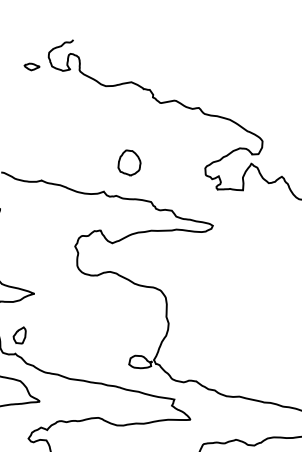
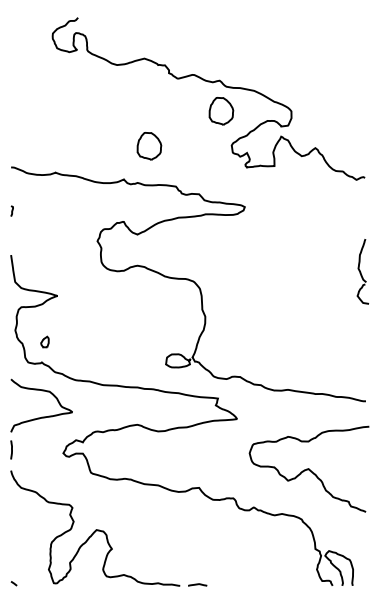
part: (32, 66) -> (35, 50), removed
part: (198, 136) -> (221, 111), added
part: (19, 334) -> (44, 341), size x0.6

